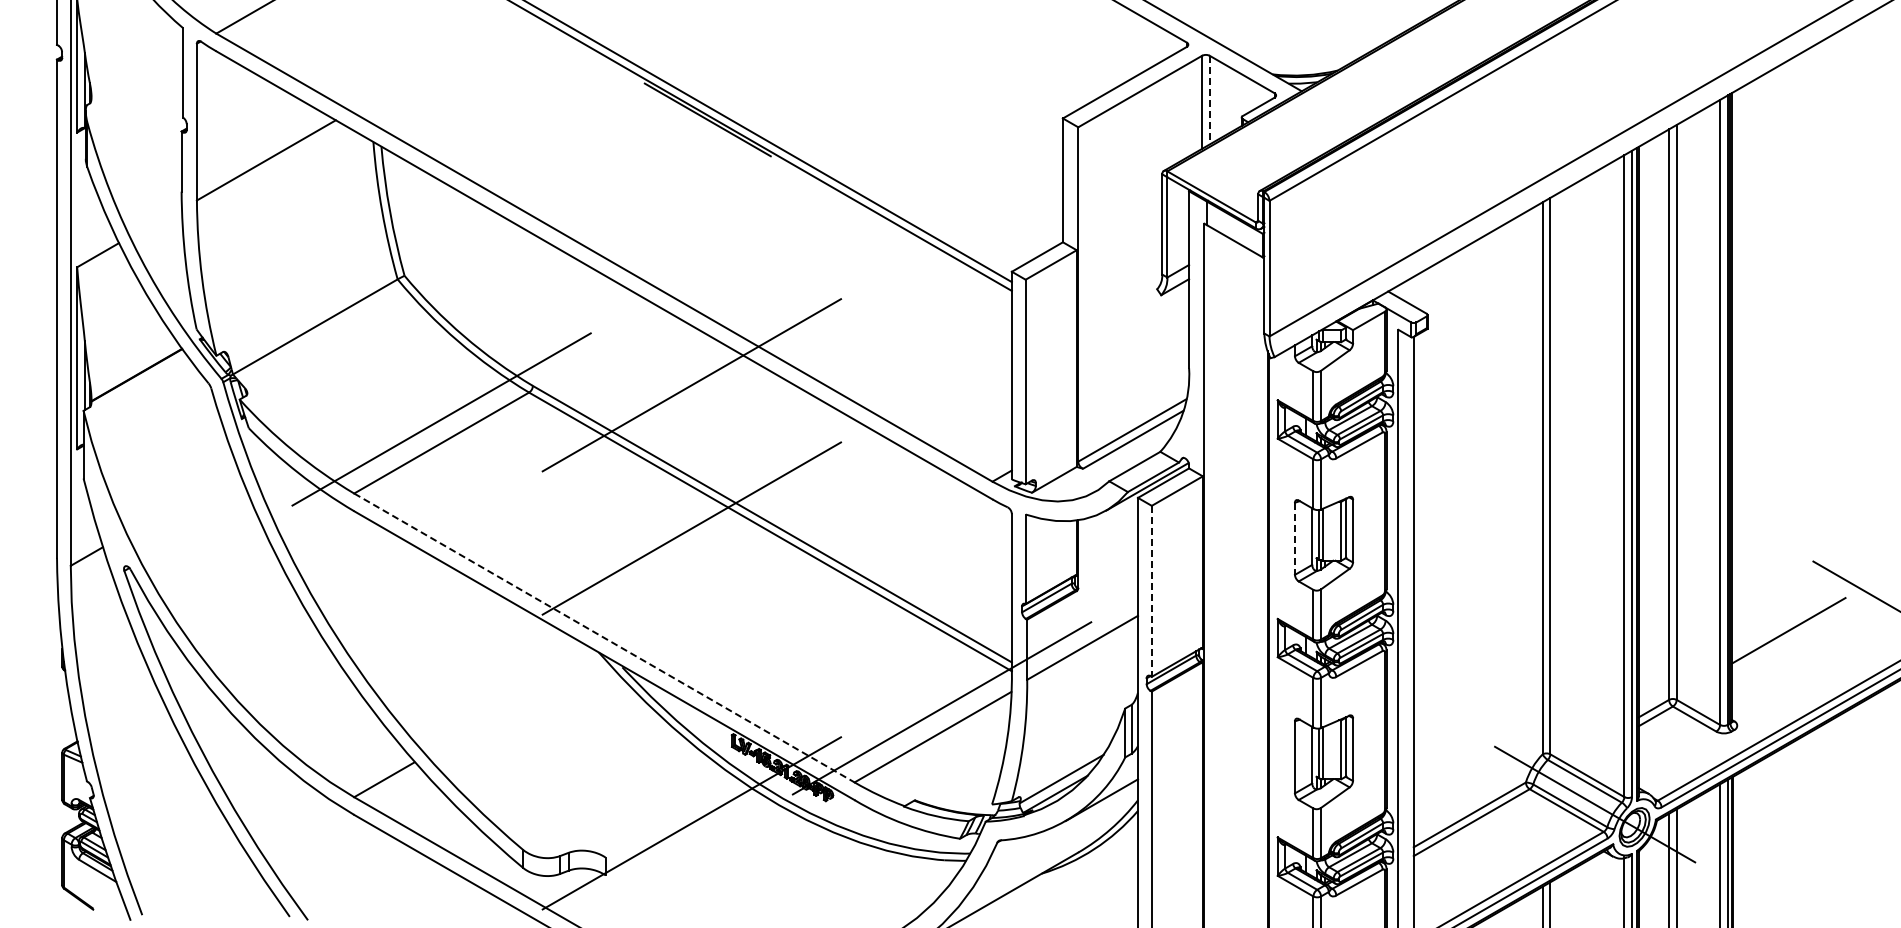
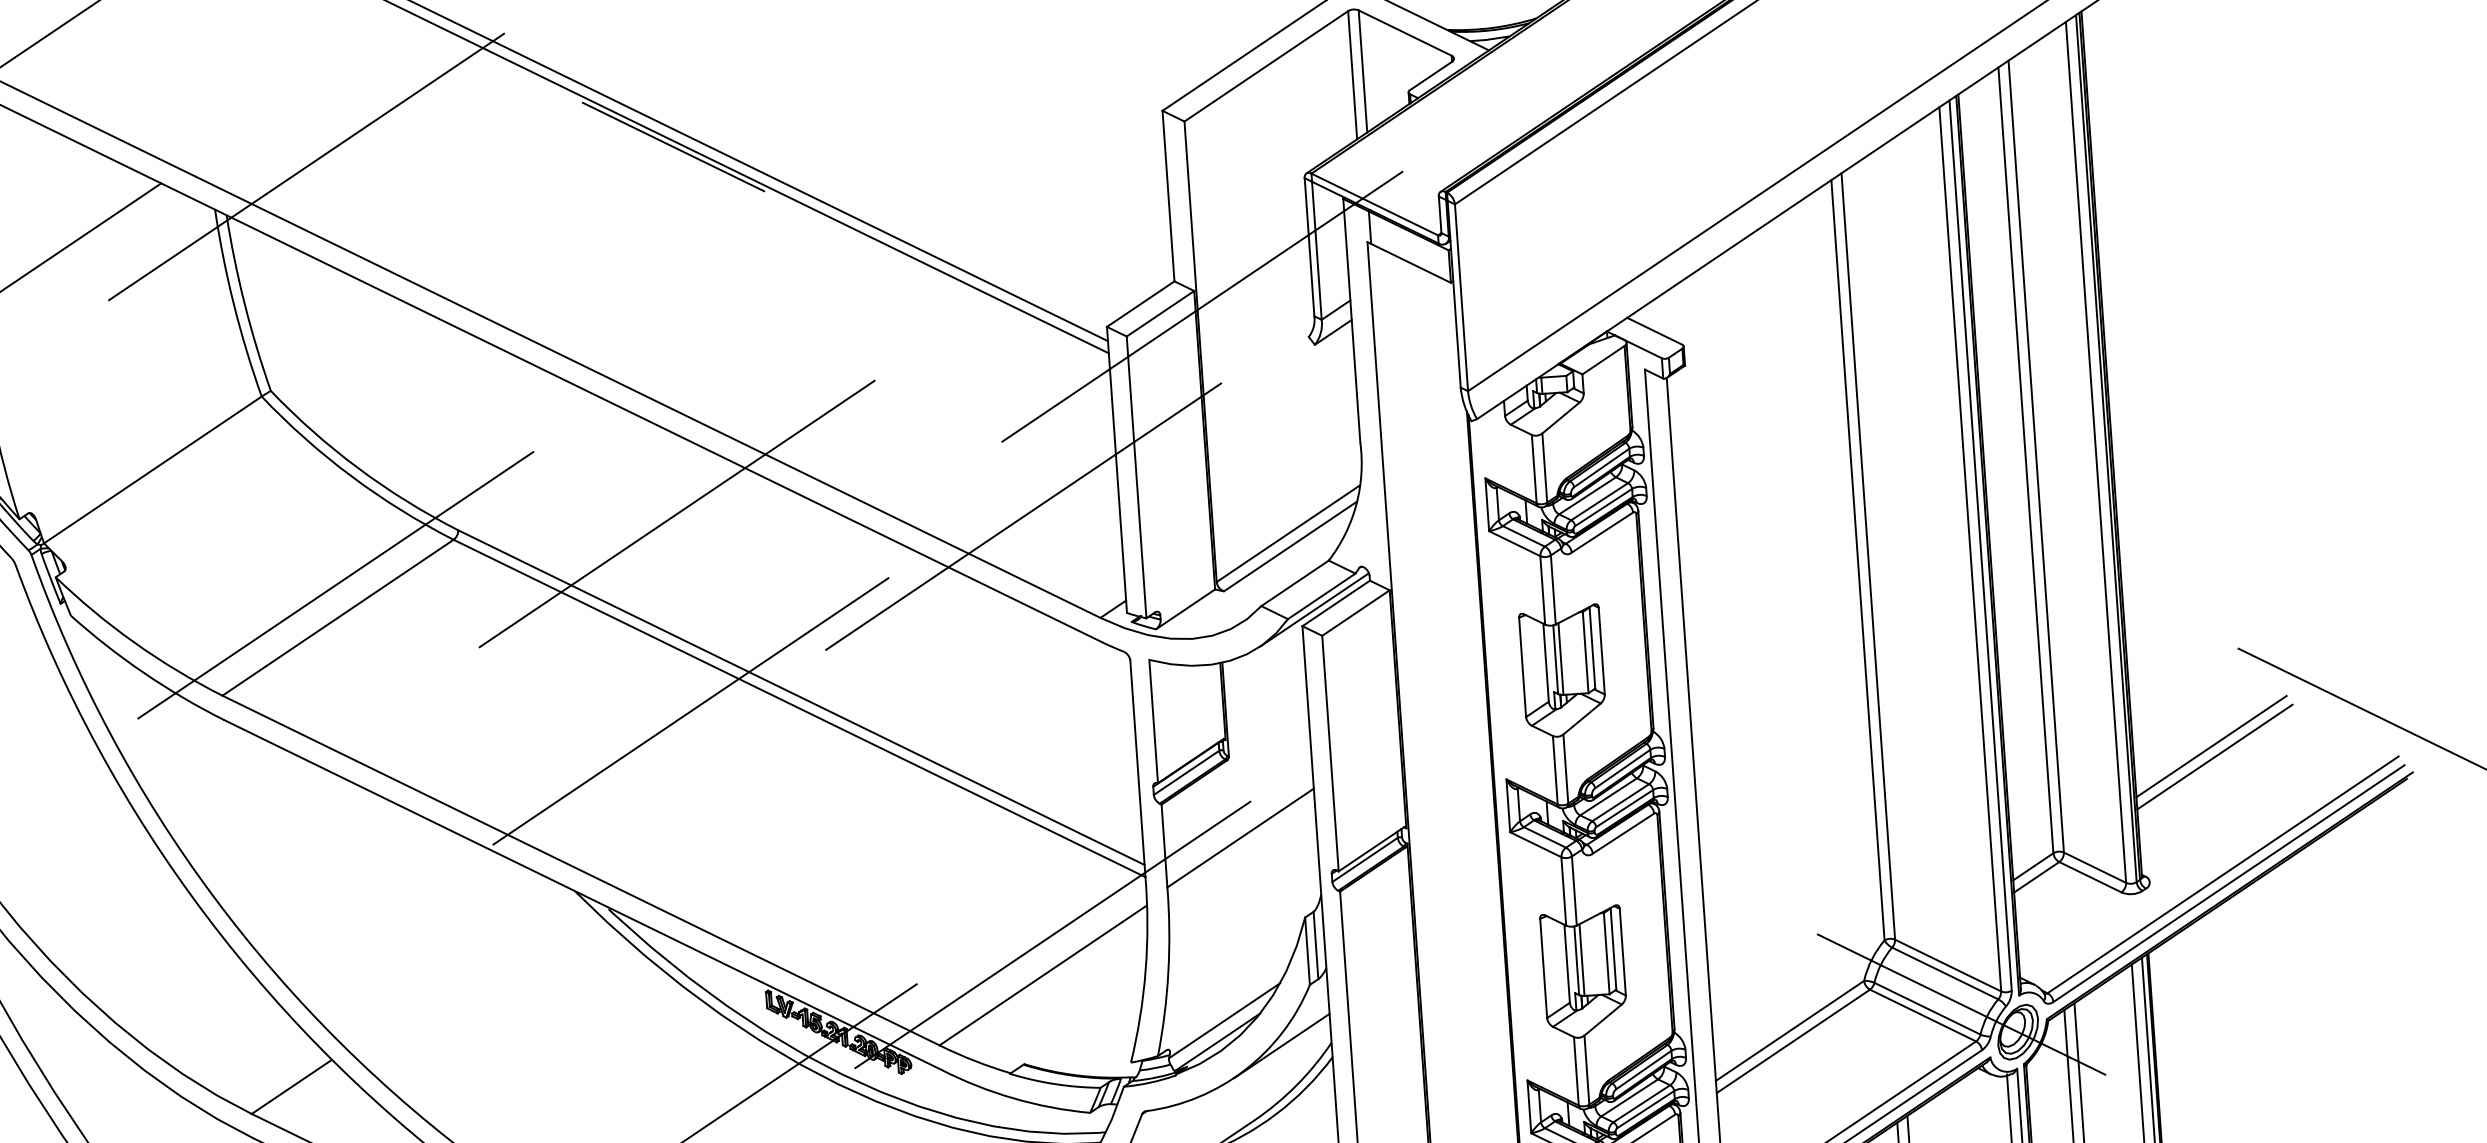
line: (1209, 100) -> (1362, 71), dashed -> solid
line: (441, 115) -> (306, 166), added
line: (1081, 261) -> (1201, 306), added
line: (942, 404) -> (1024, 516), added
line: (1294, 539) -> (1522, 668), dashed -> solid
line: (1151, 591) -> (1330, 753), dashed -> solid
line: (604, 637) -> (581, 869), dashed -> solid
line: (1790, 638) -> (2214, 757), added

